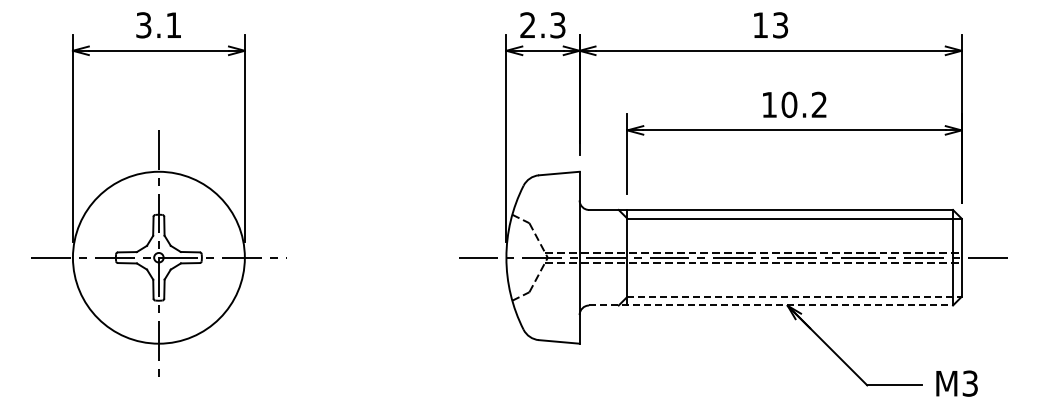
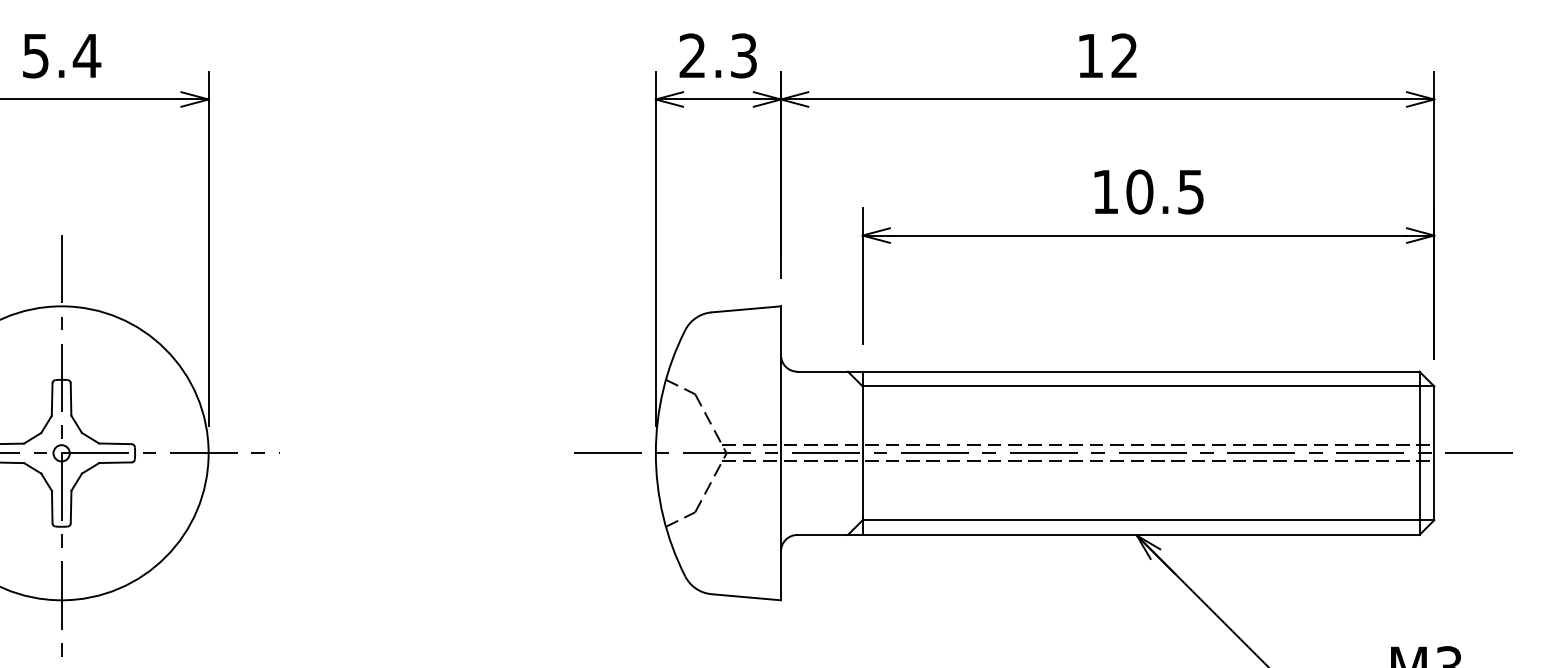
text: (159, 24) -> (62, 54), 3.1 -> 5.4
text: (780, 25) -> (1124, 56), 13 -> 12
text: (818, 104) -> (1189, 191), 10.2 -> 10.5
line: (795, 296) -> (1150, 519), dashed -> solid
line: (771, 305) -> (1109, 534), dashed -> solid

